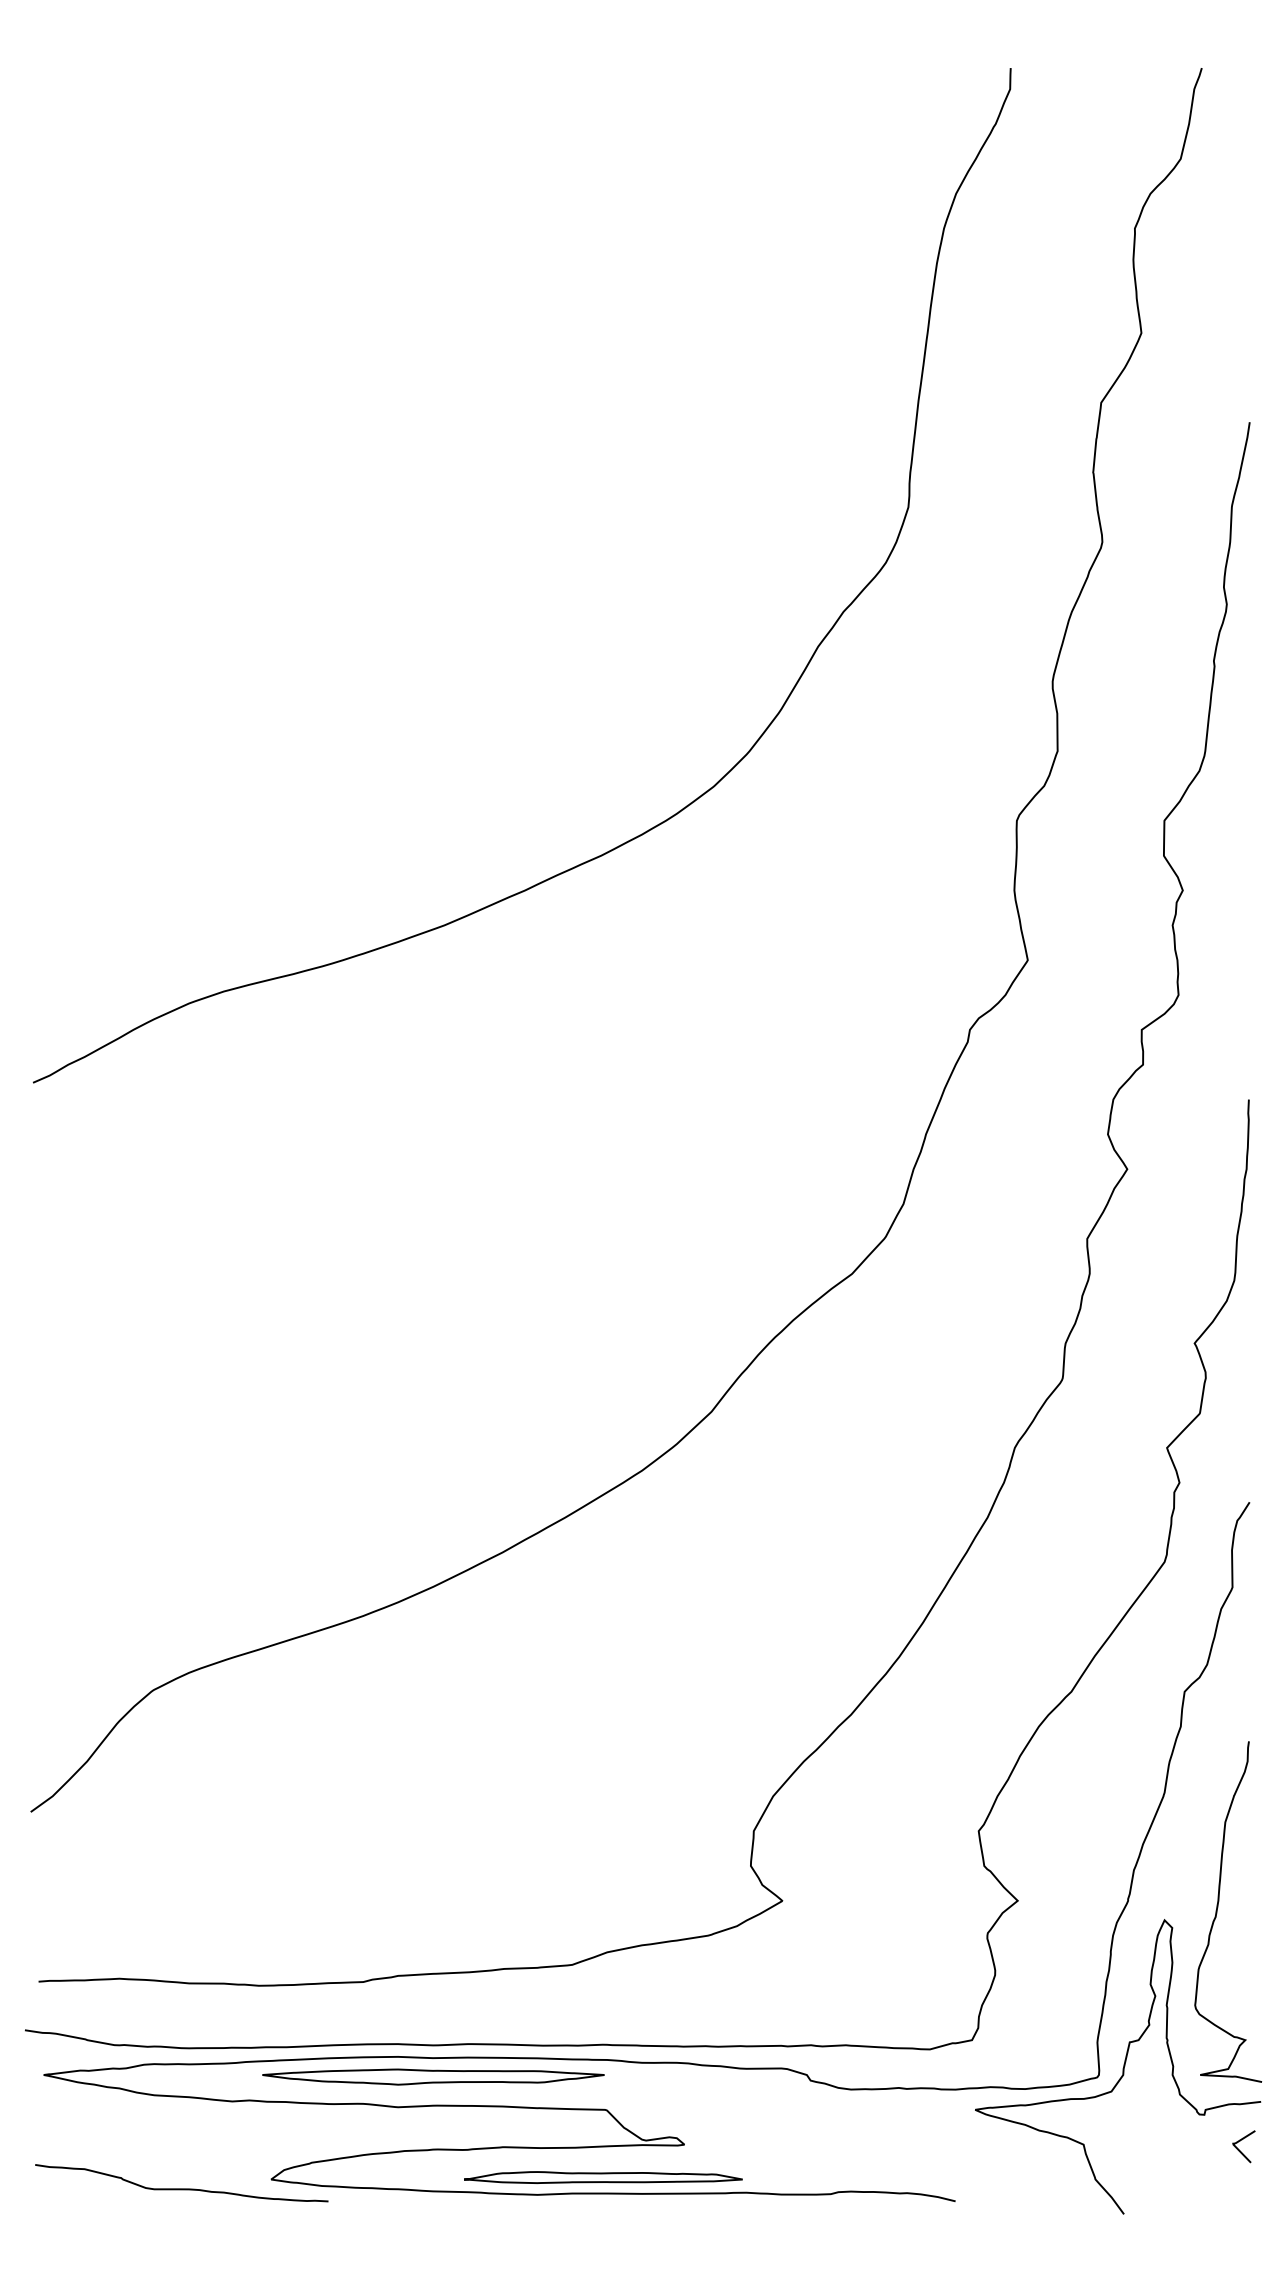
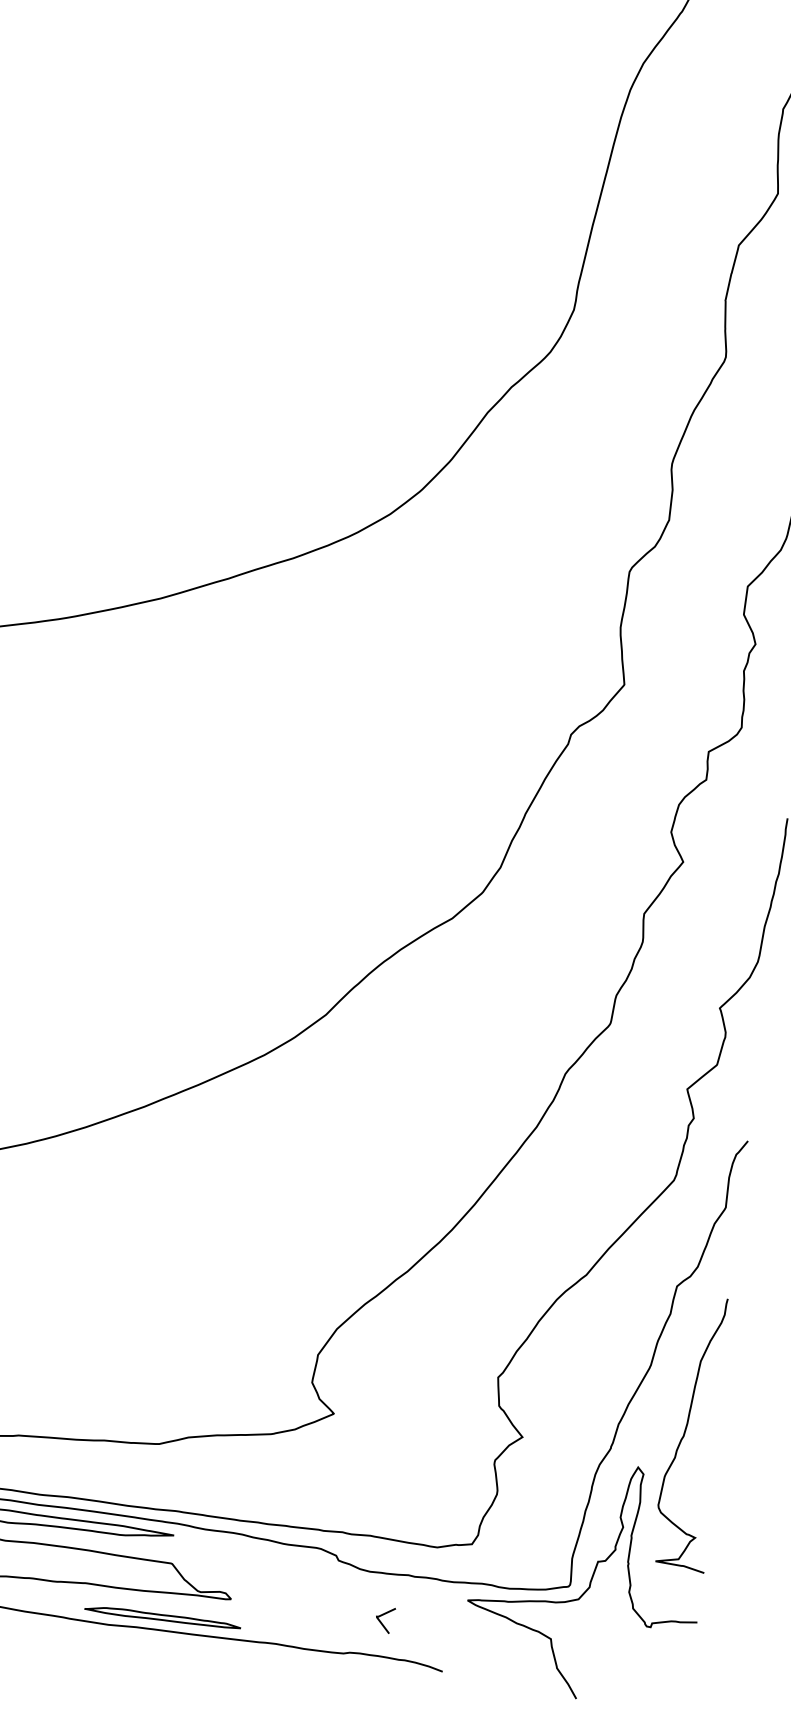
curve: (1218, 1907) -> (686, 1428), moved
curve: (1239, 2149) -> (381, 1621), moved
part: (603, 2177) -> (163, 1617), size x0.7

